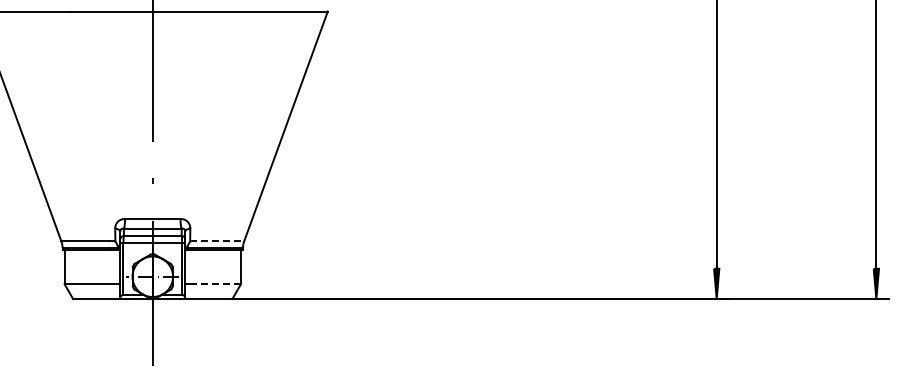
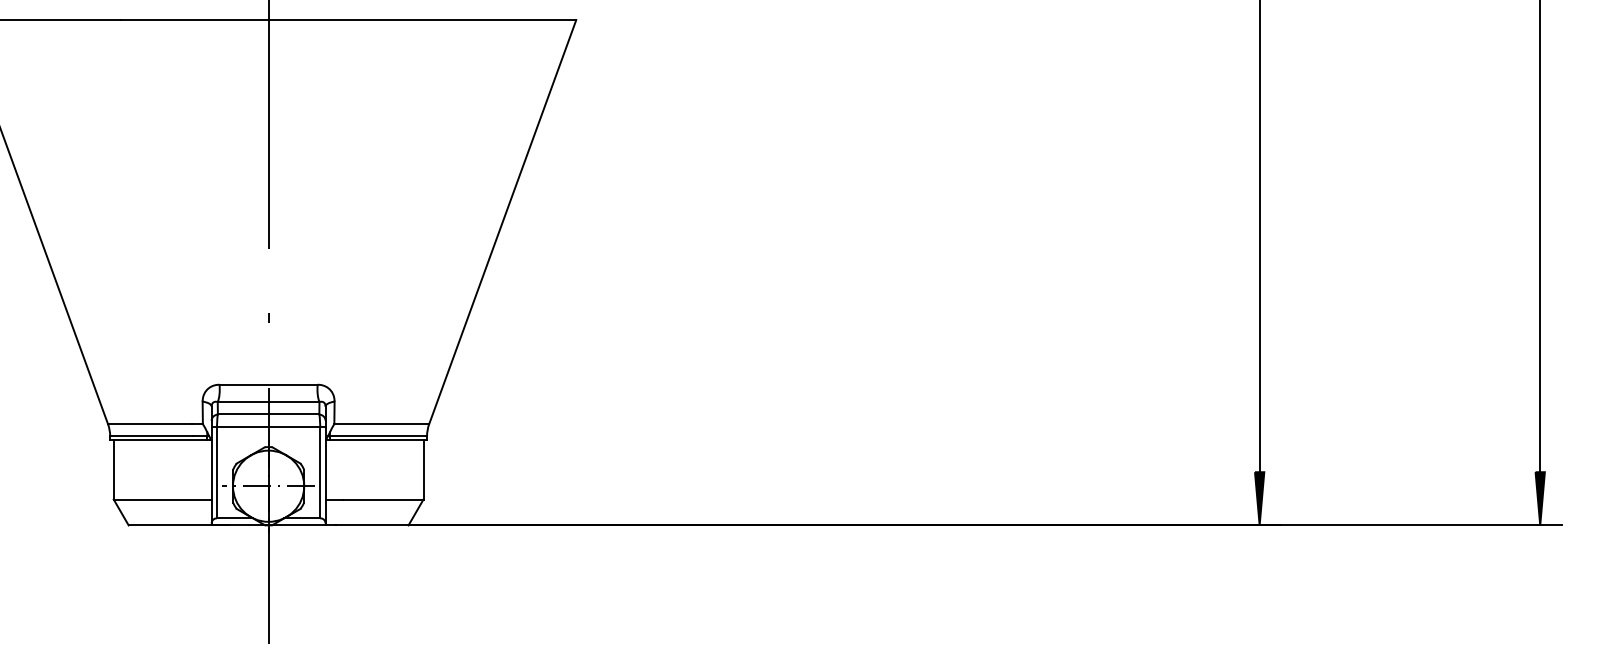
line: (217, 241) -> (382, 424), dashed -> solid
line: (217, 284) -> (382, 499), dashed -> solid

